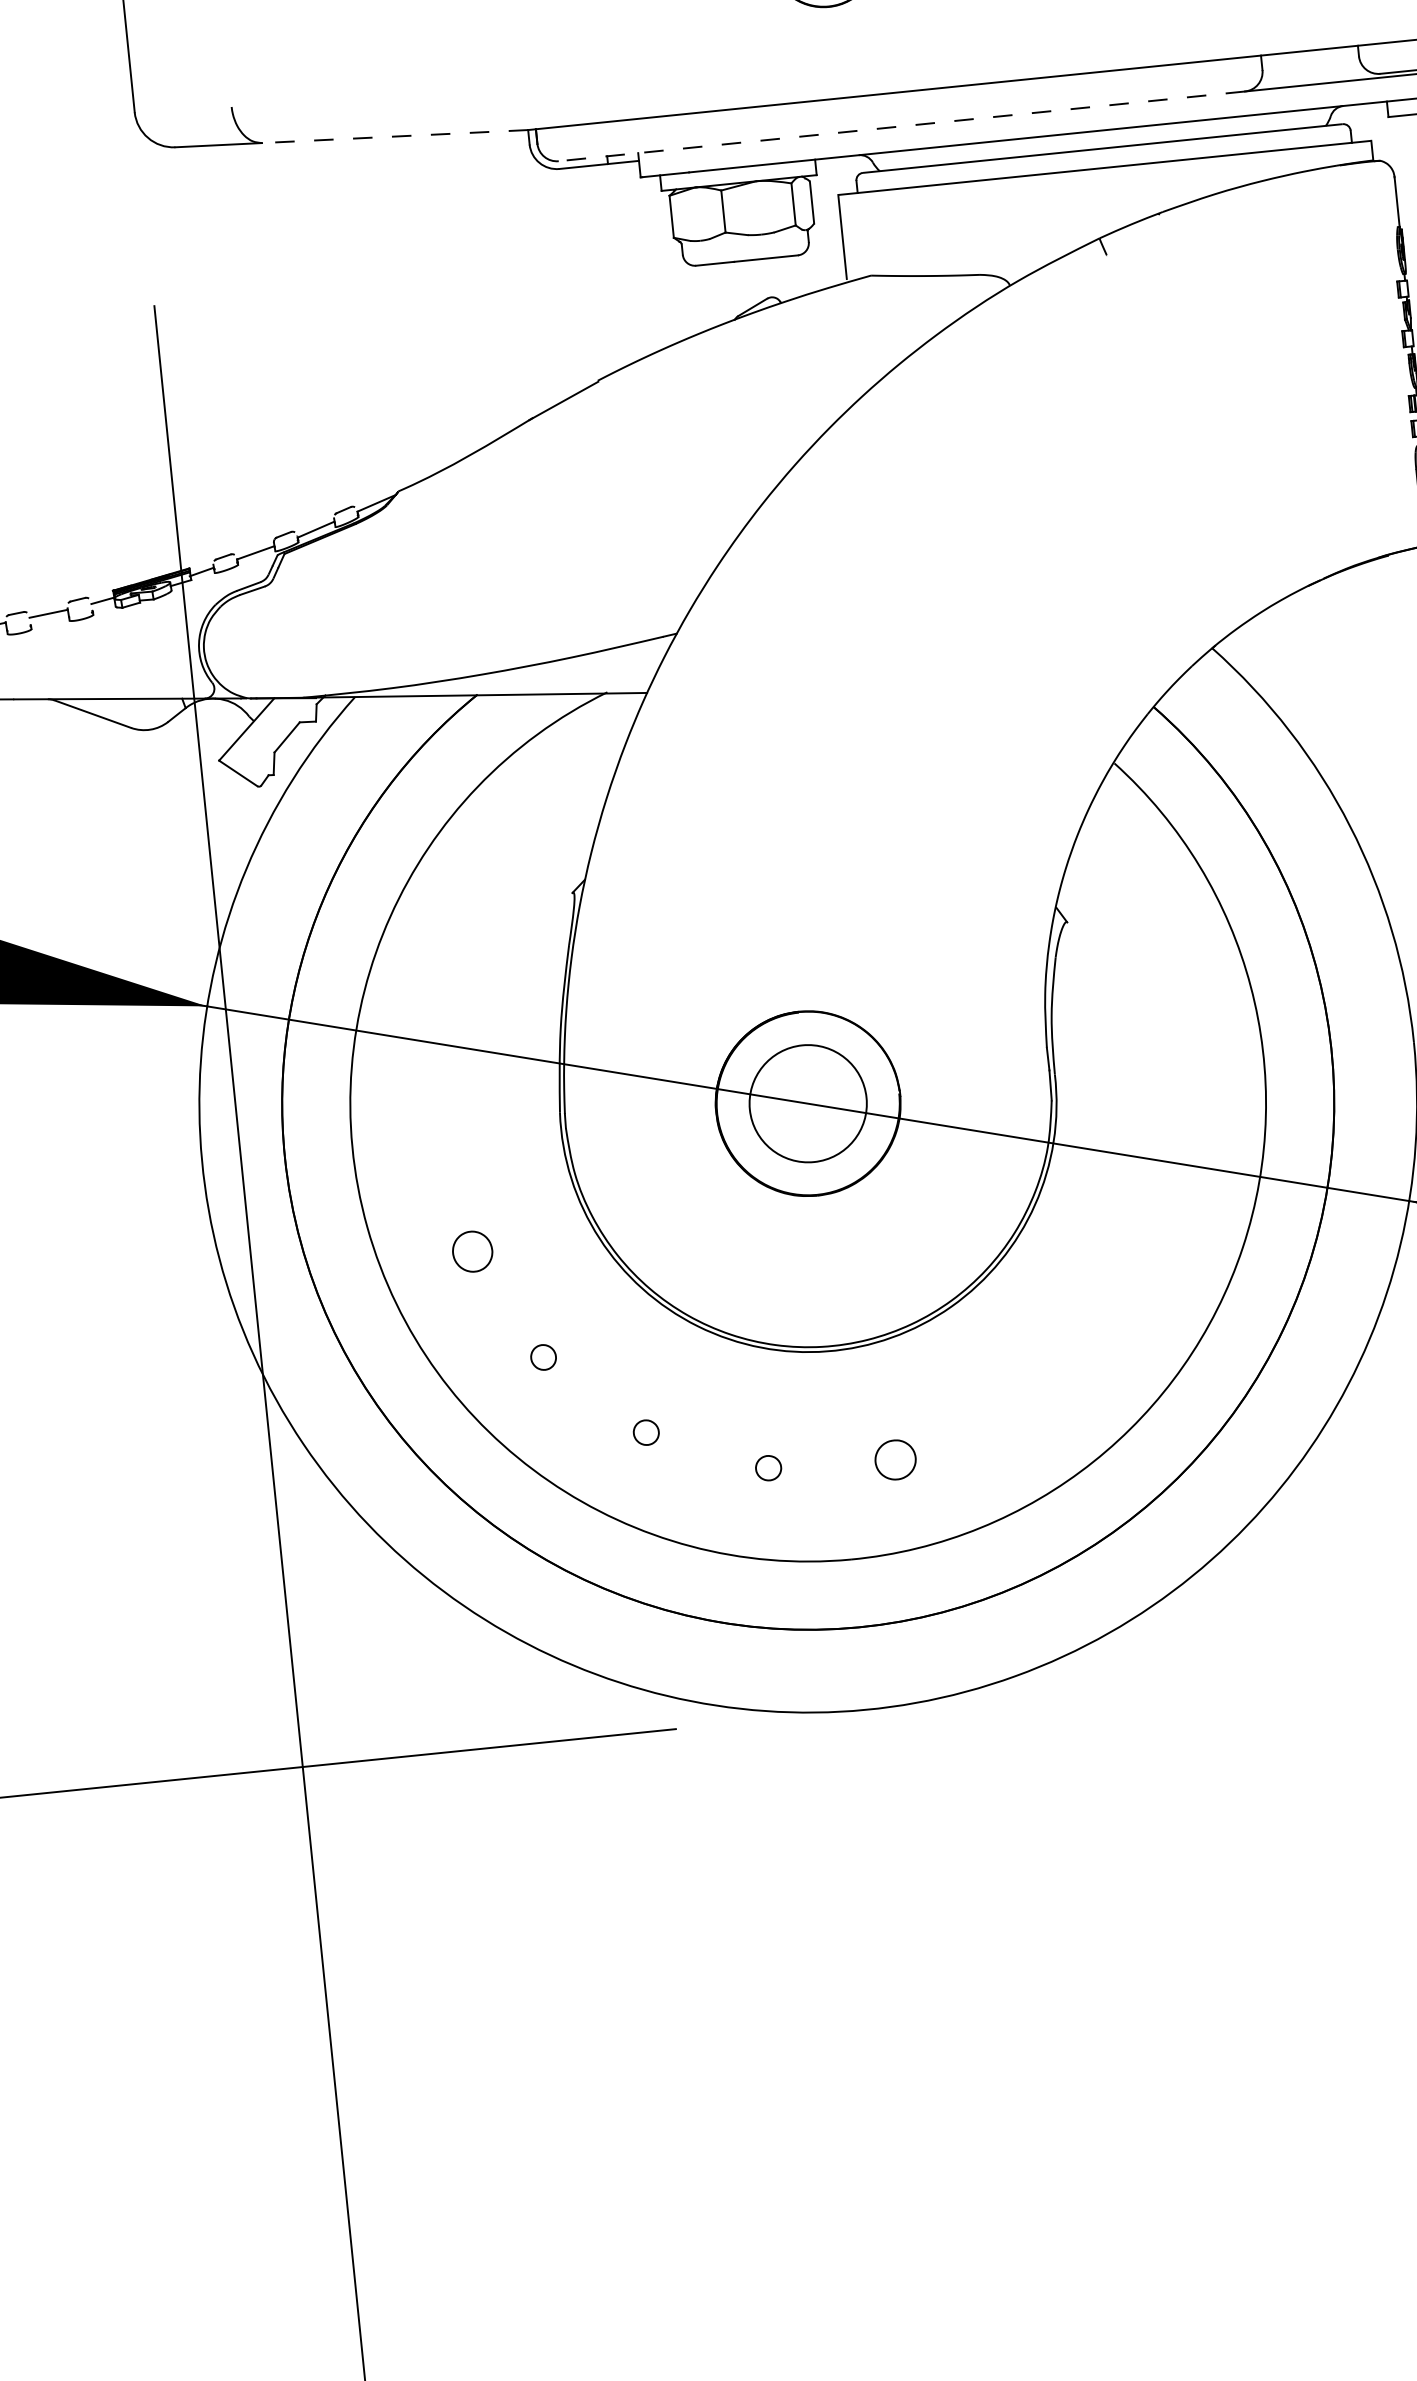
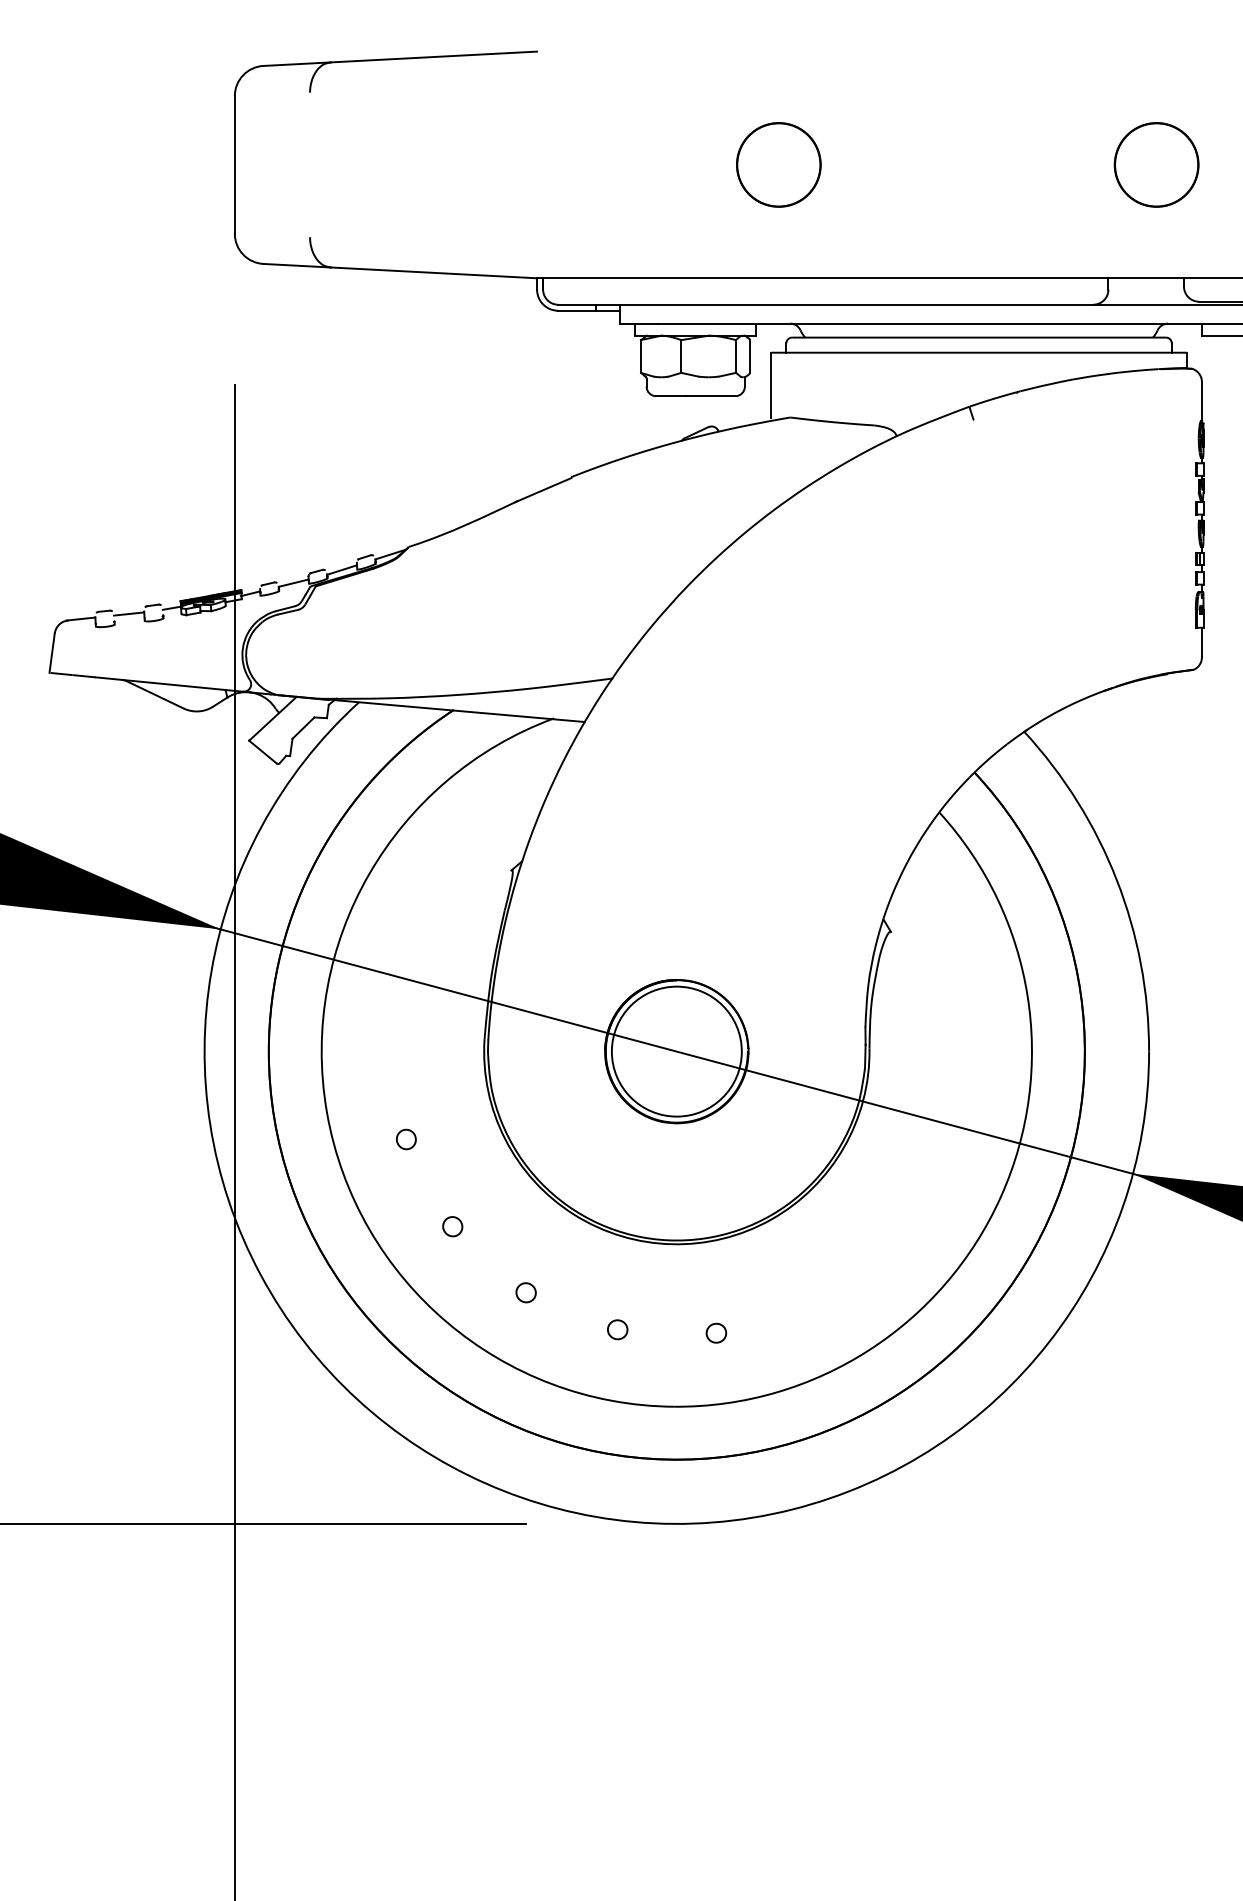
line: (901, 126) -> (825, 304), dashed -> solid
line: (394, 136) -> (433, 272), dashed -> solid
circle: (807, 1103) -> (676, 1051), size x1.43
part: (472, 1251) -> (406, 1139), size x0.62
part: (895, 1458) -> (716, 1332), size x0.62

